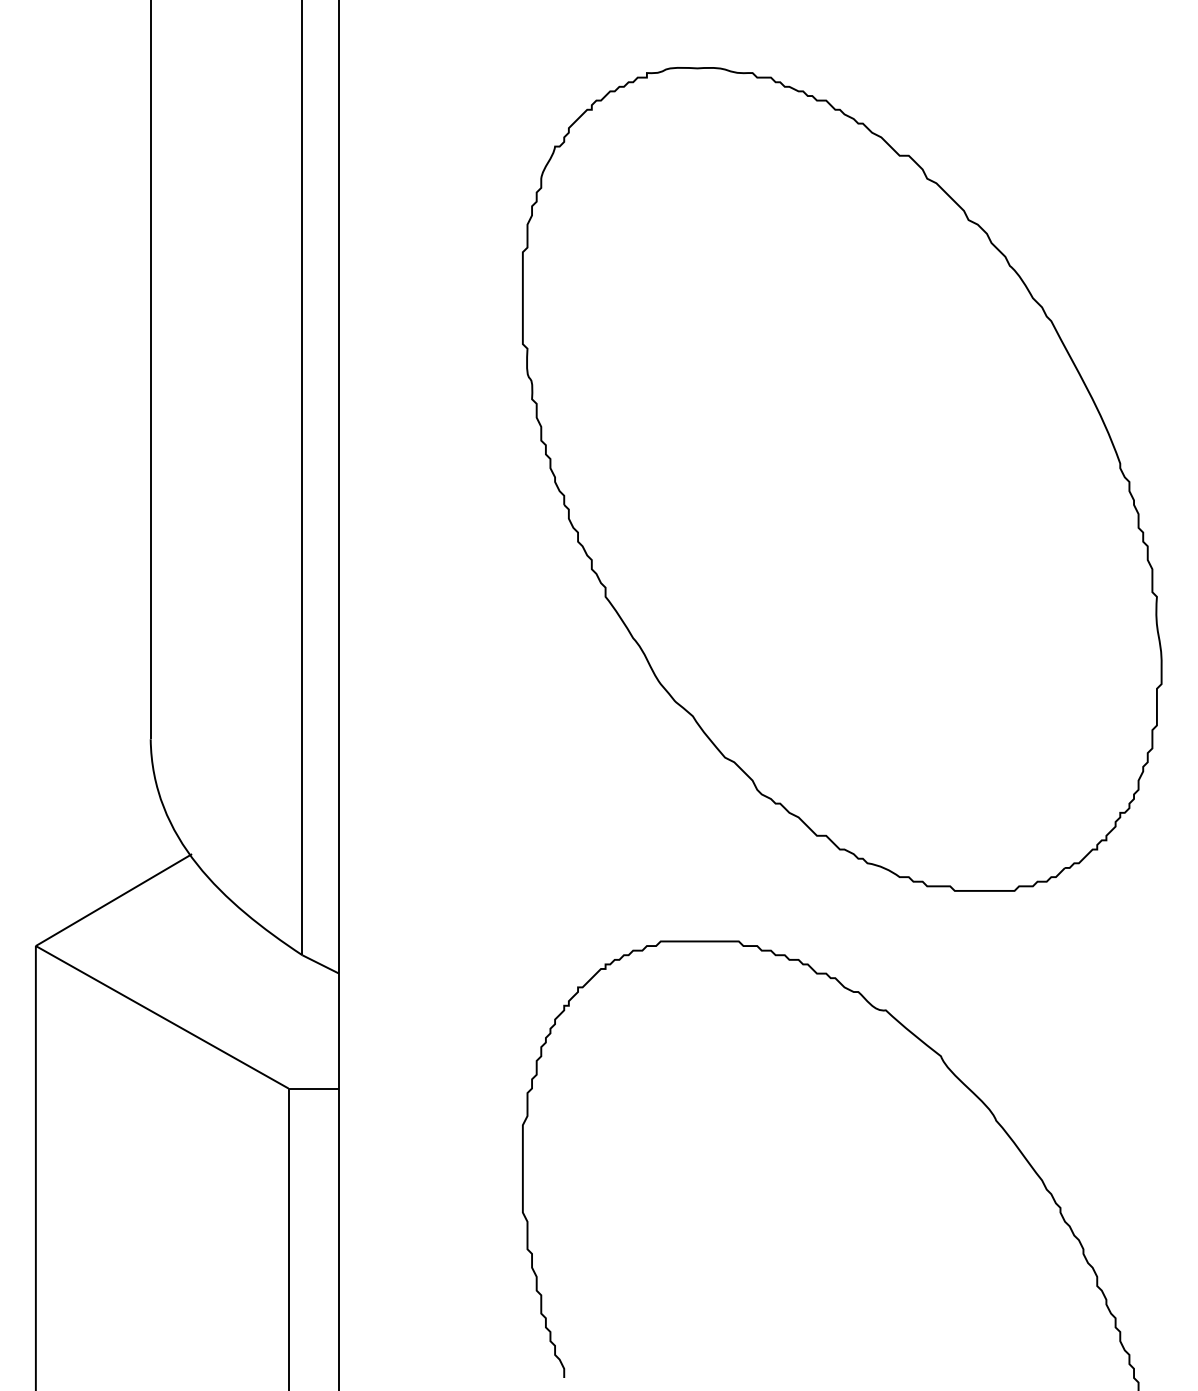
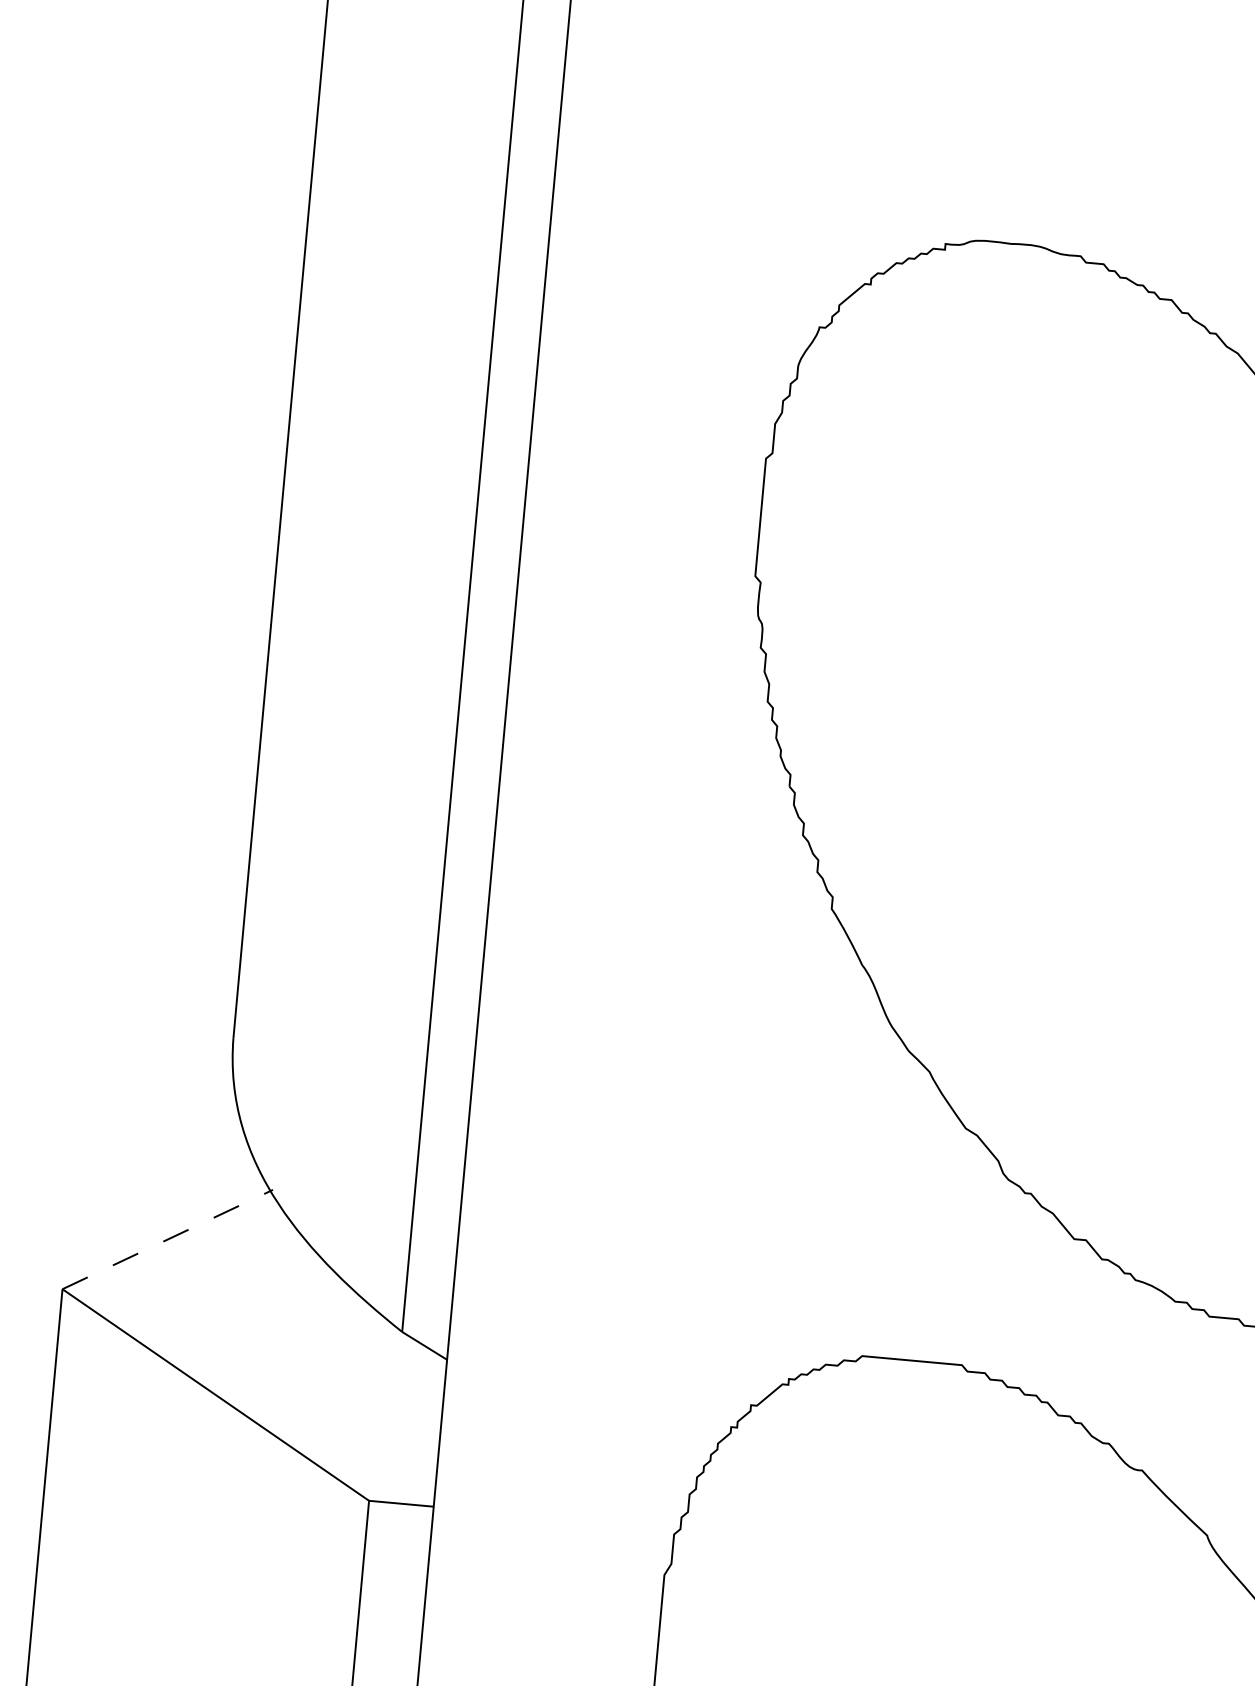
line: (113, 900) -> (167, 1240), solid -> dashed

